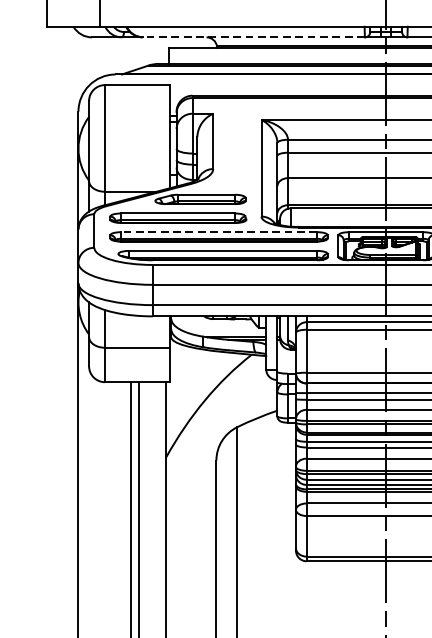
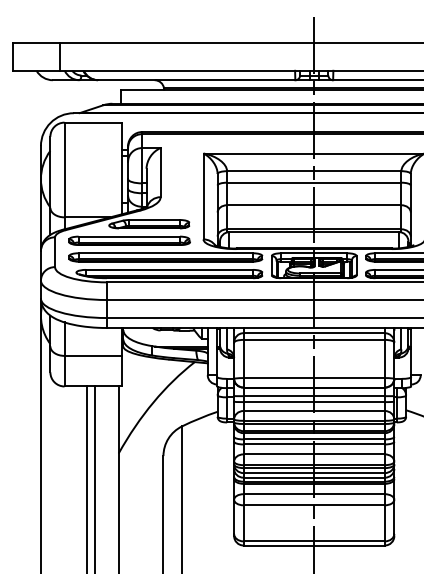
line: (253, 37) -> (196, 80), dashed -> solid
line: (218, 232) -> (165, 253), dashed -> solid

